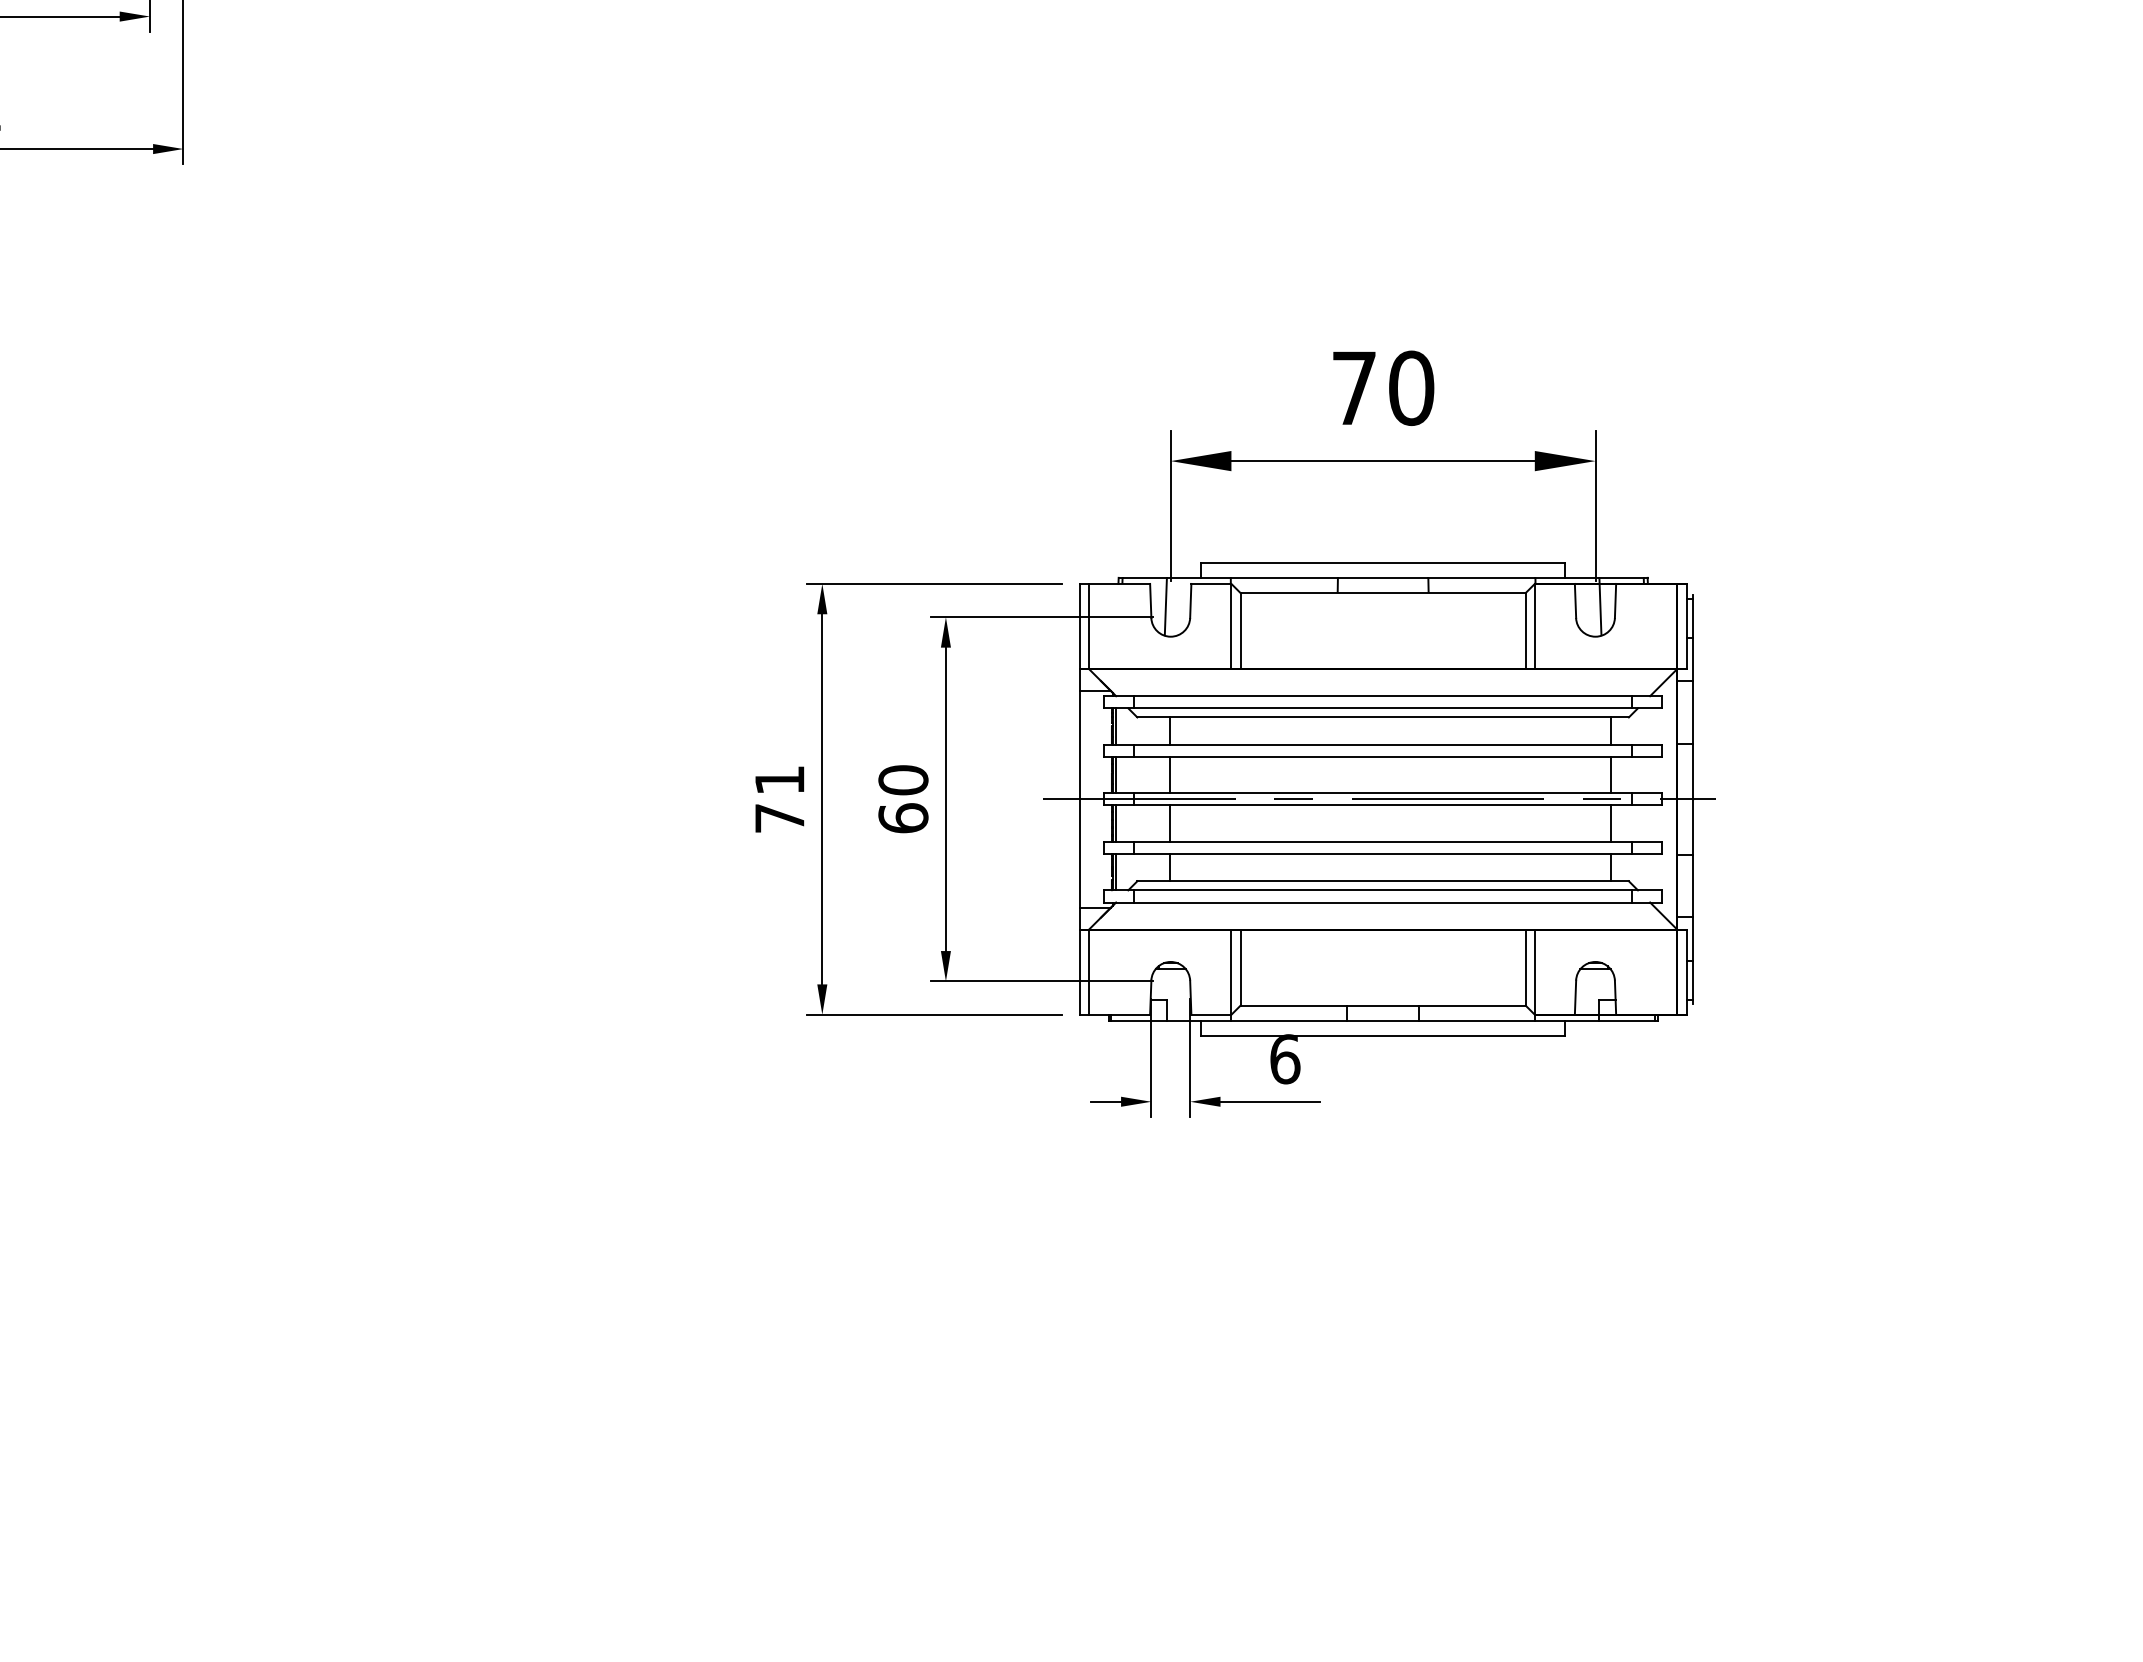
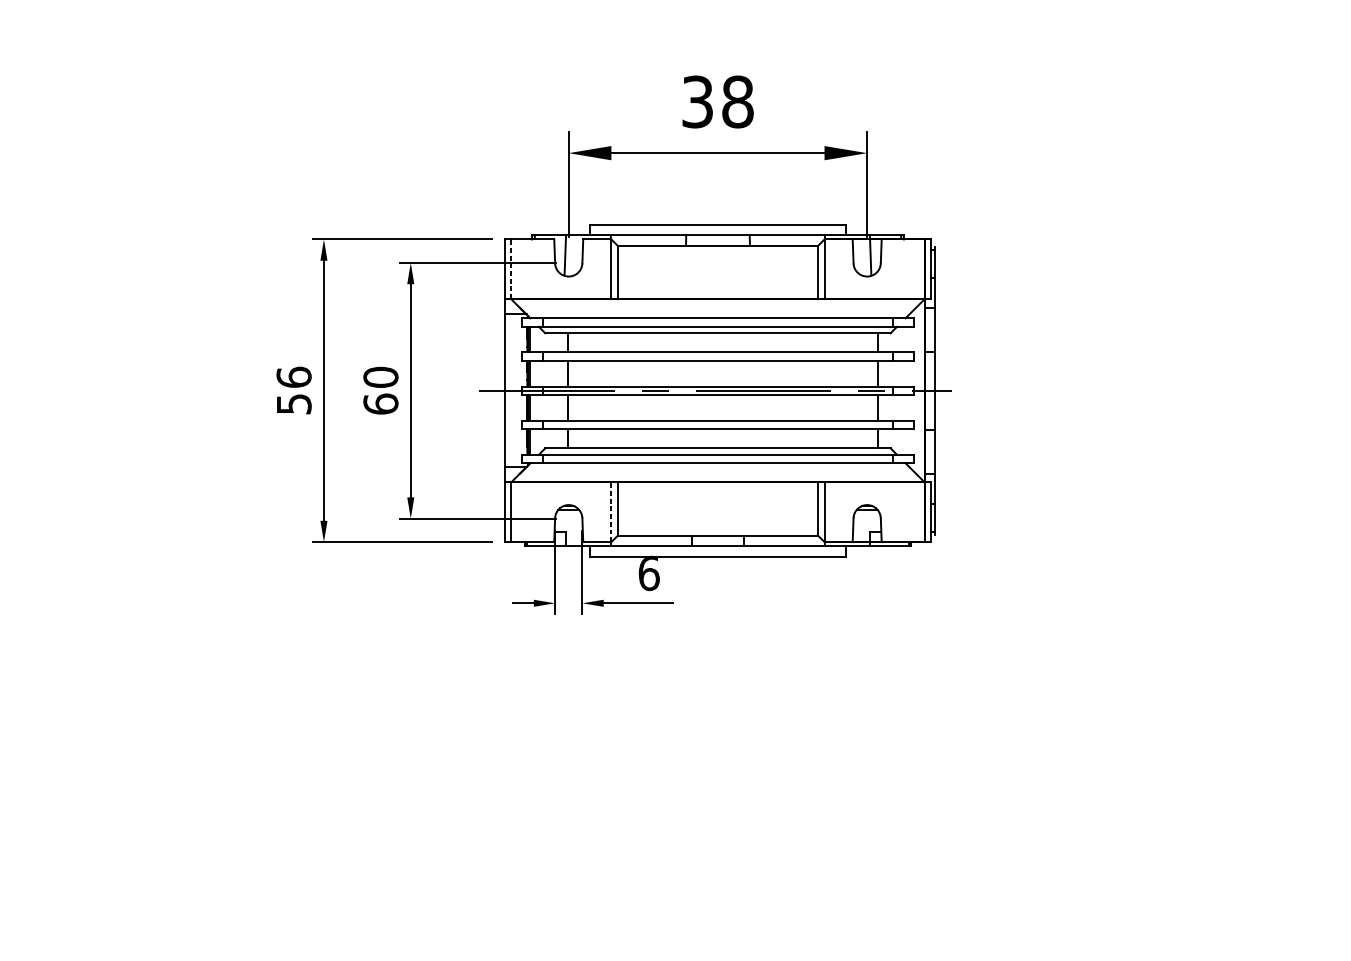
text: (1383, 388) -> (718, 102), 70 -> 38
line: (1088, 625) -> (510, 268), solid -> dashed
text: (779, 798) -> (293, 390), 71 -> 56
line: (1231, 971) -> (611, 511), solid -> dashed

